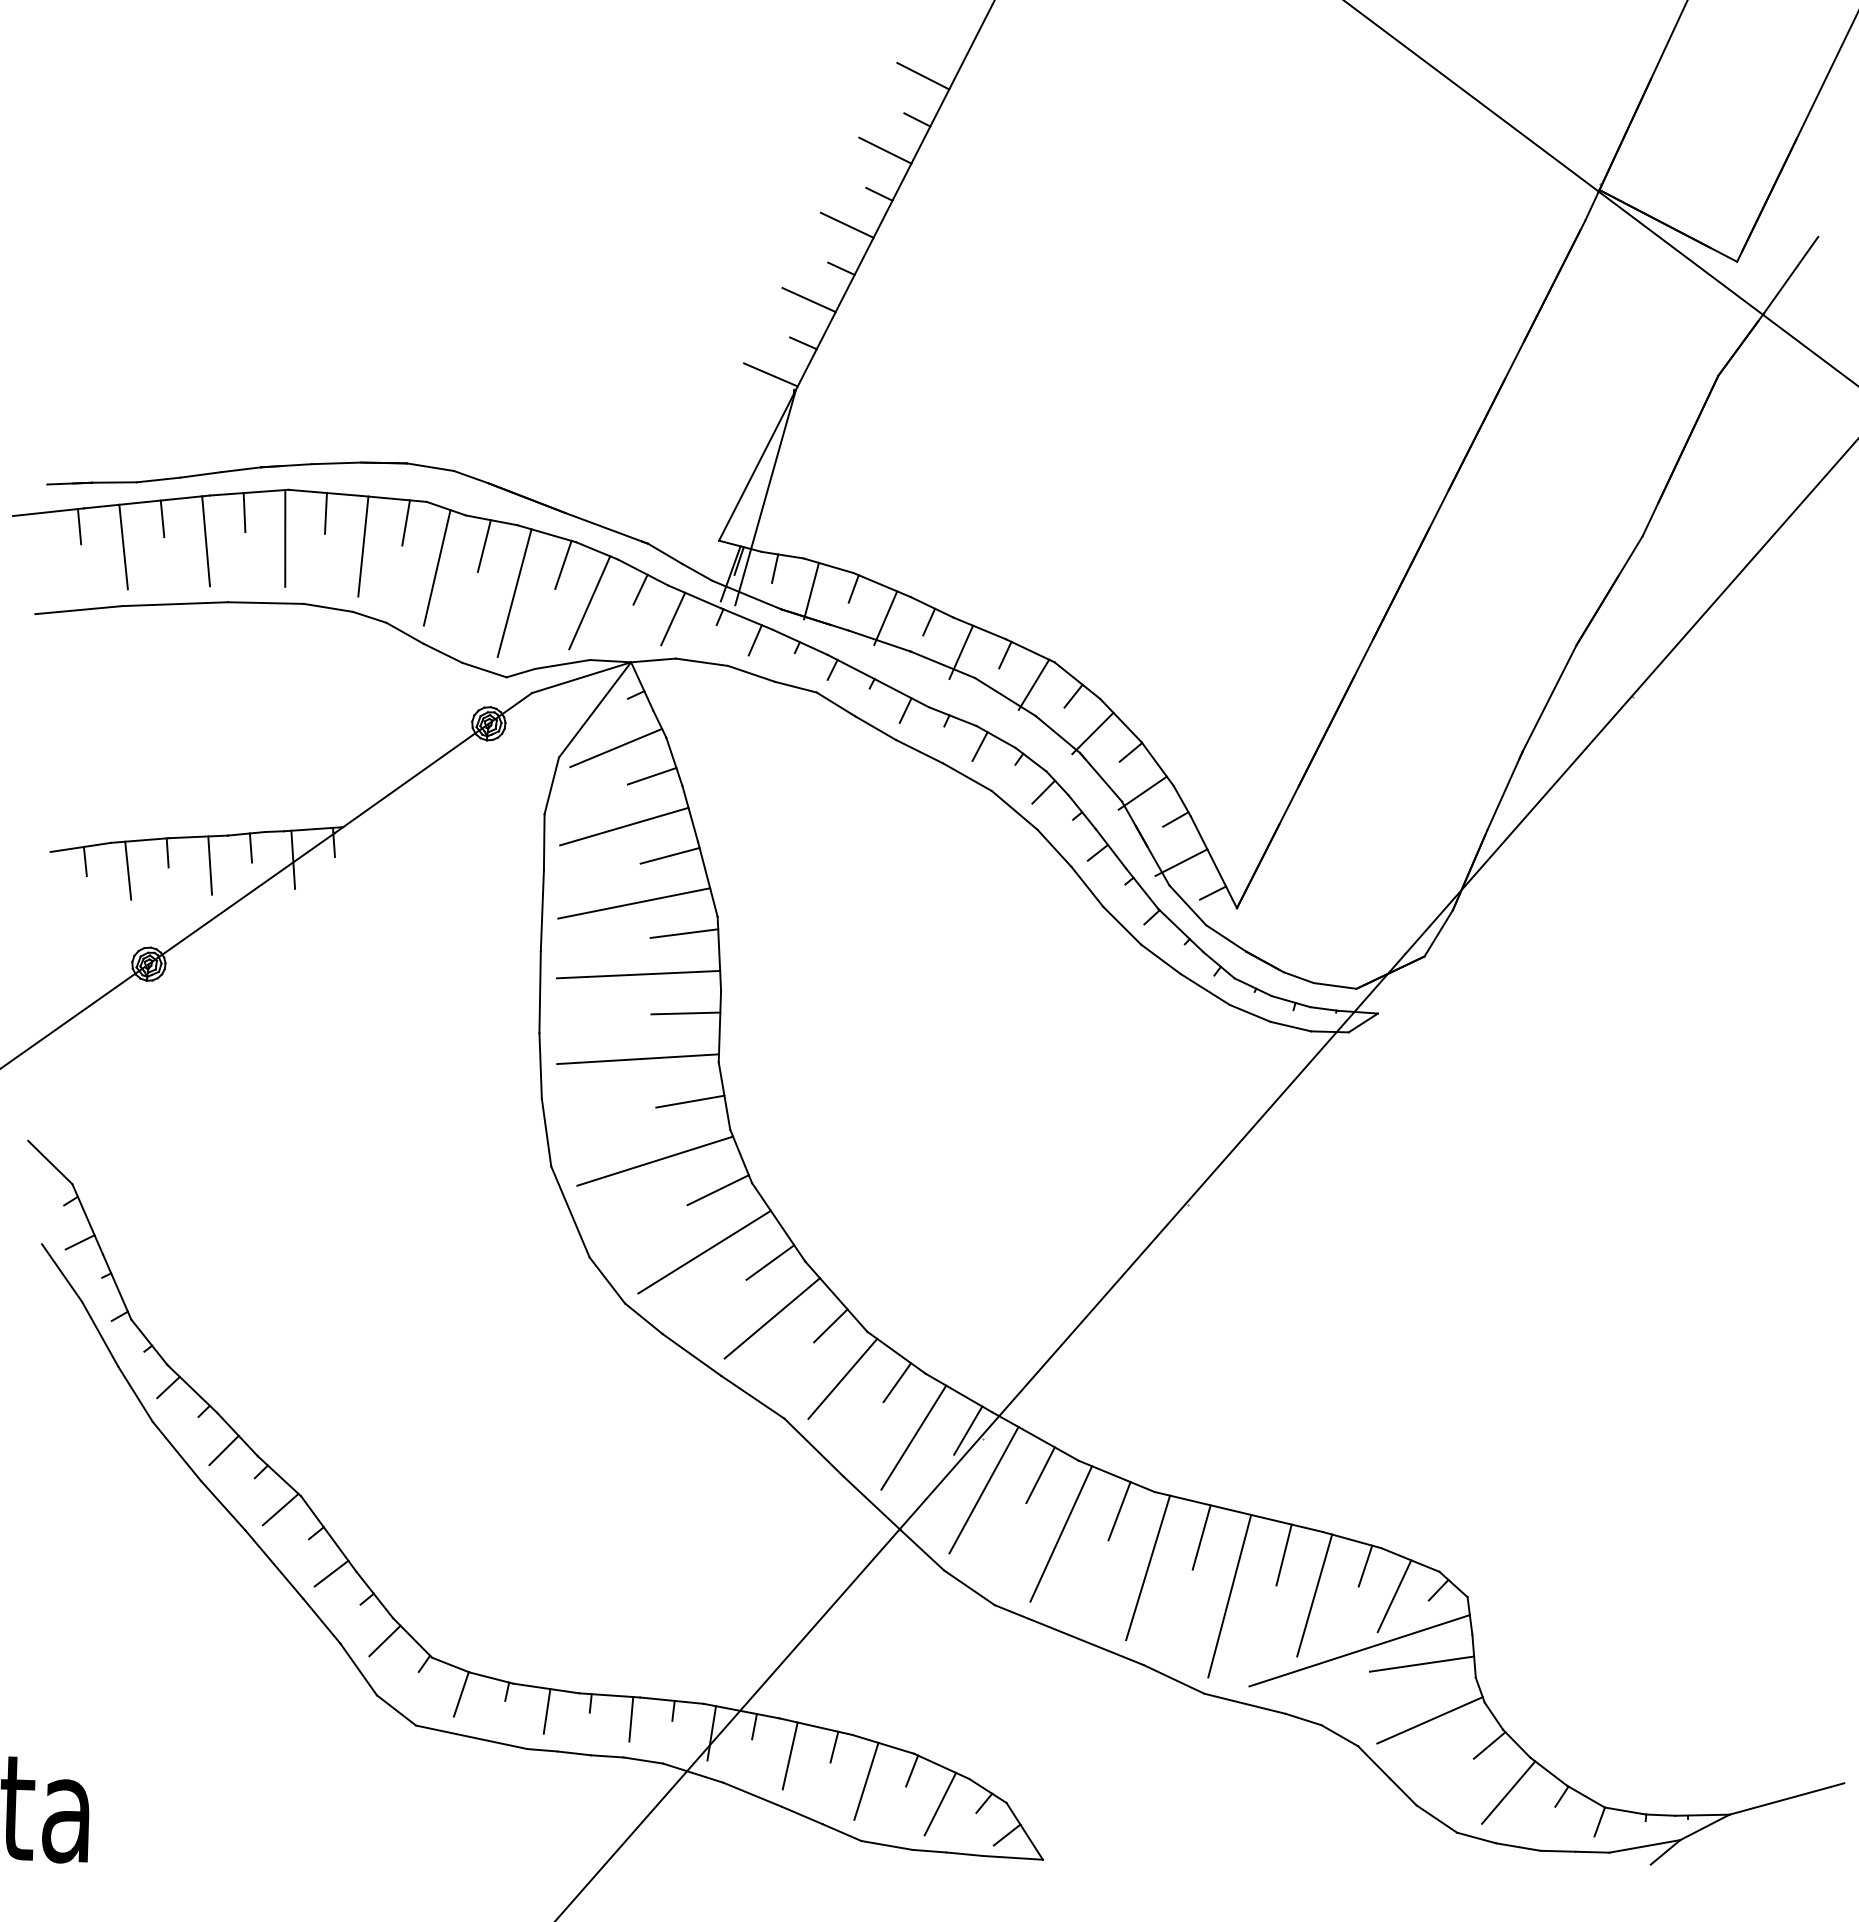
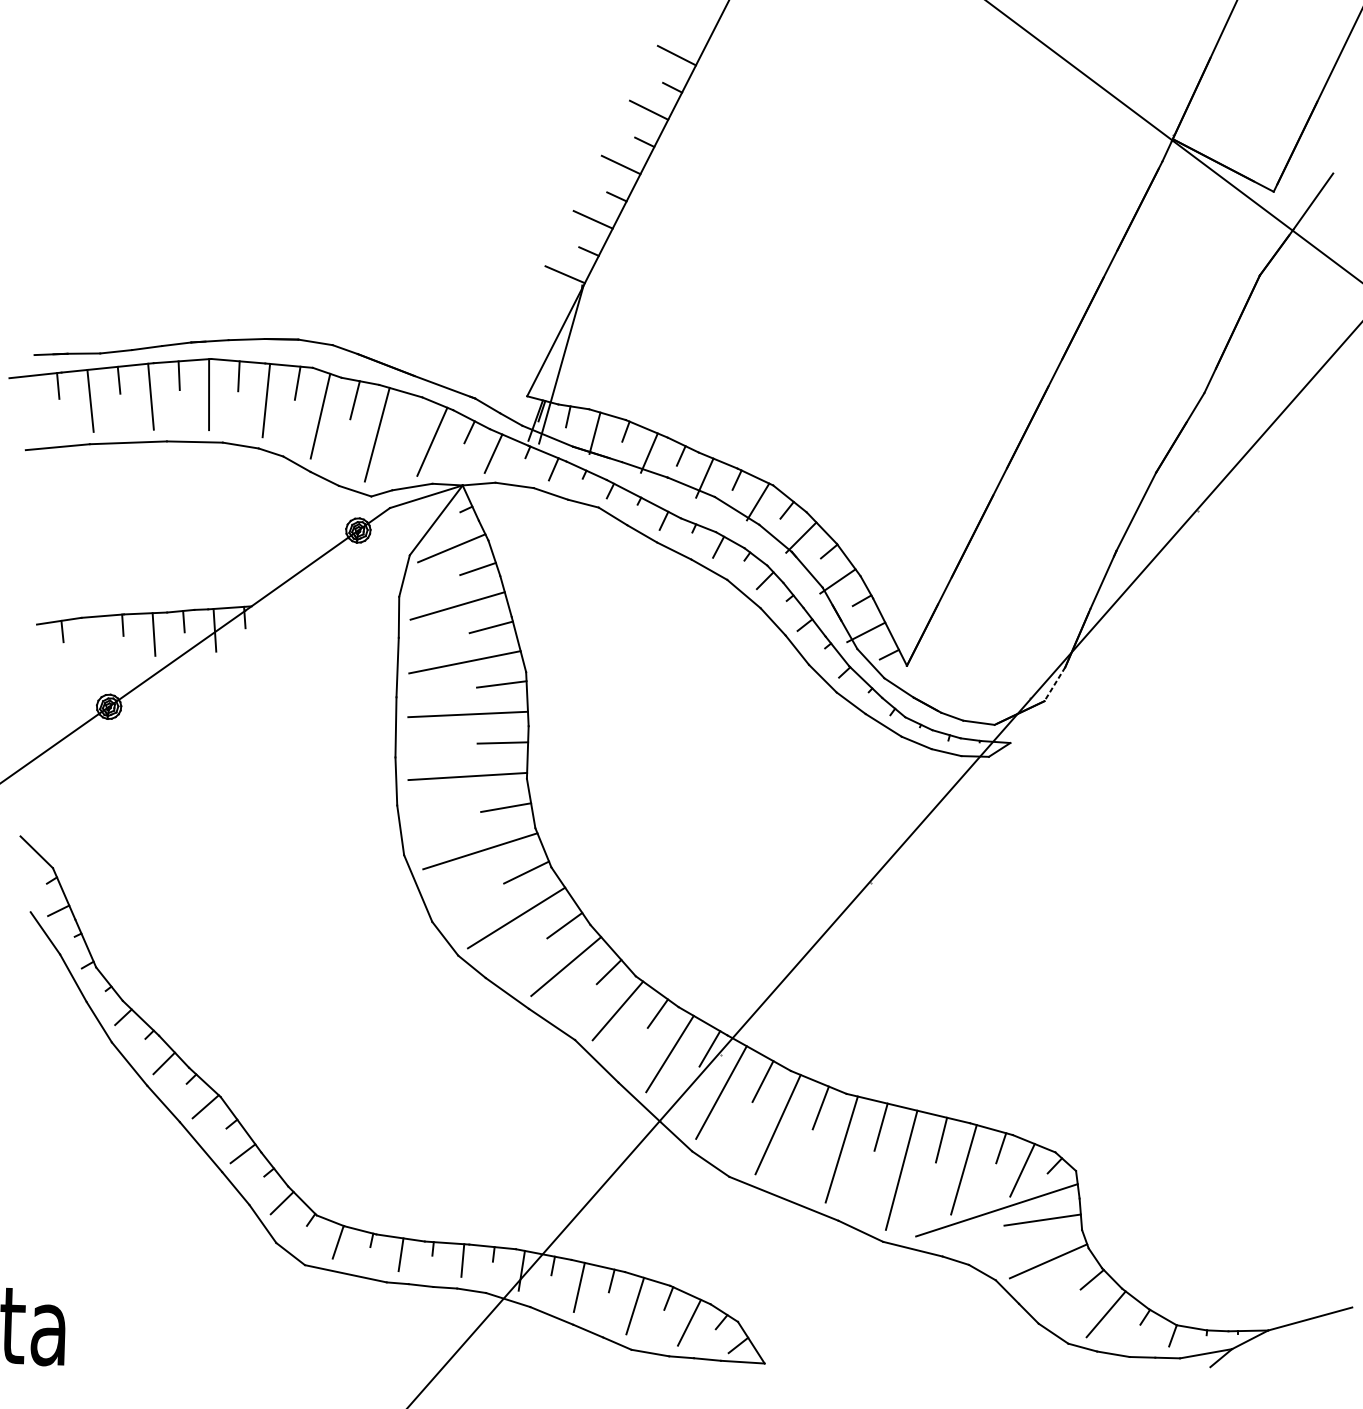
line: (563, 564) -> (413, 413), removed
line: (128, 870) -> (94, 638), removed
line: (1438, 933) -> (1054, 684), solid -> dashed

